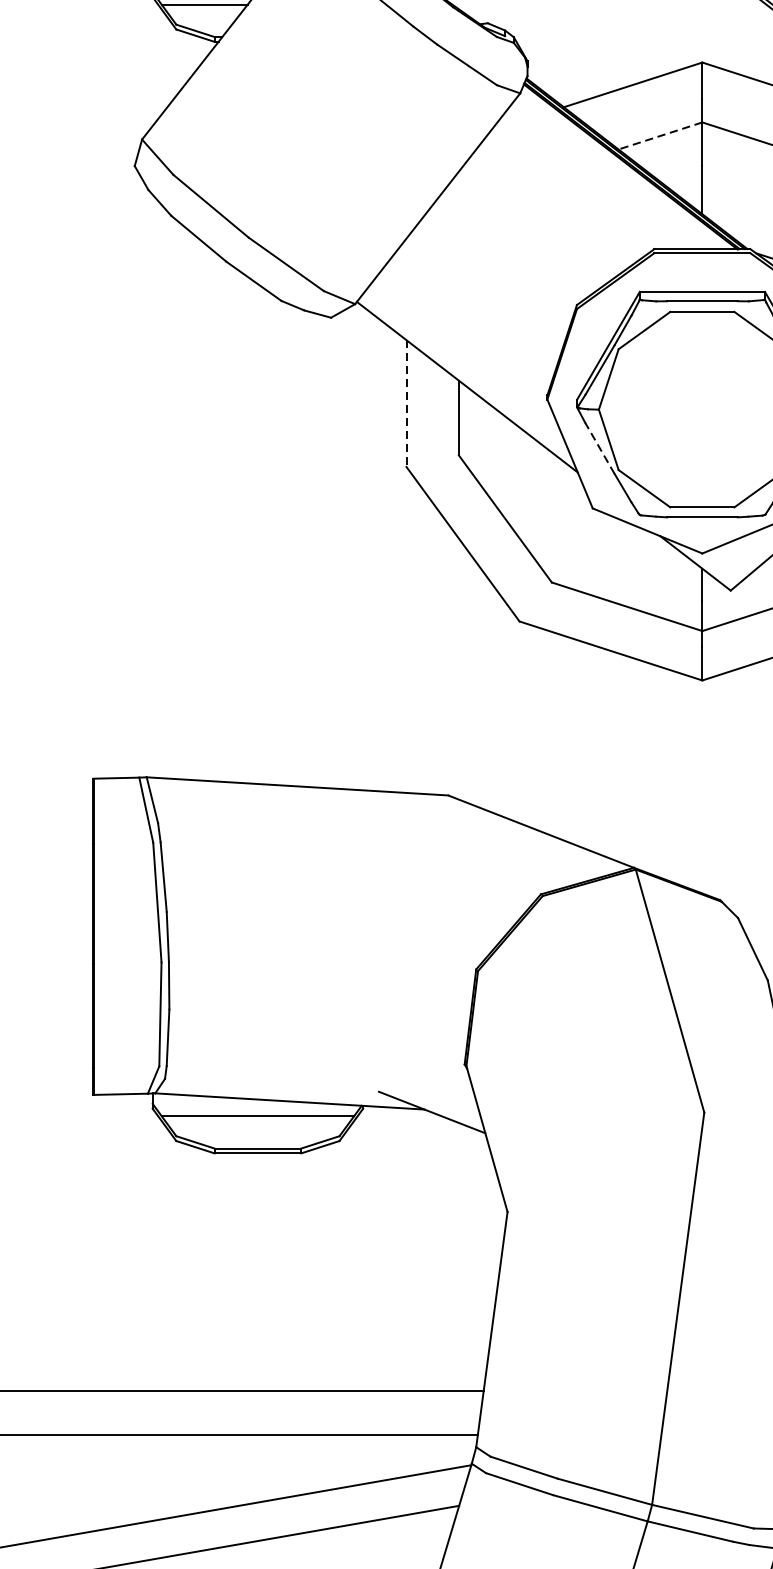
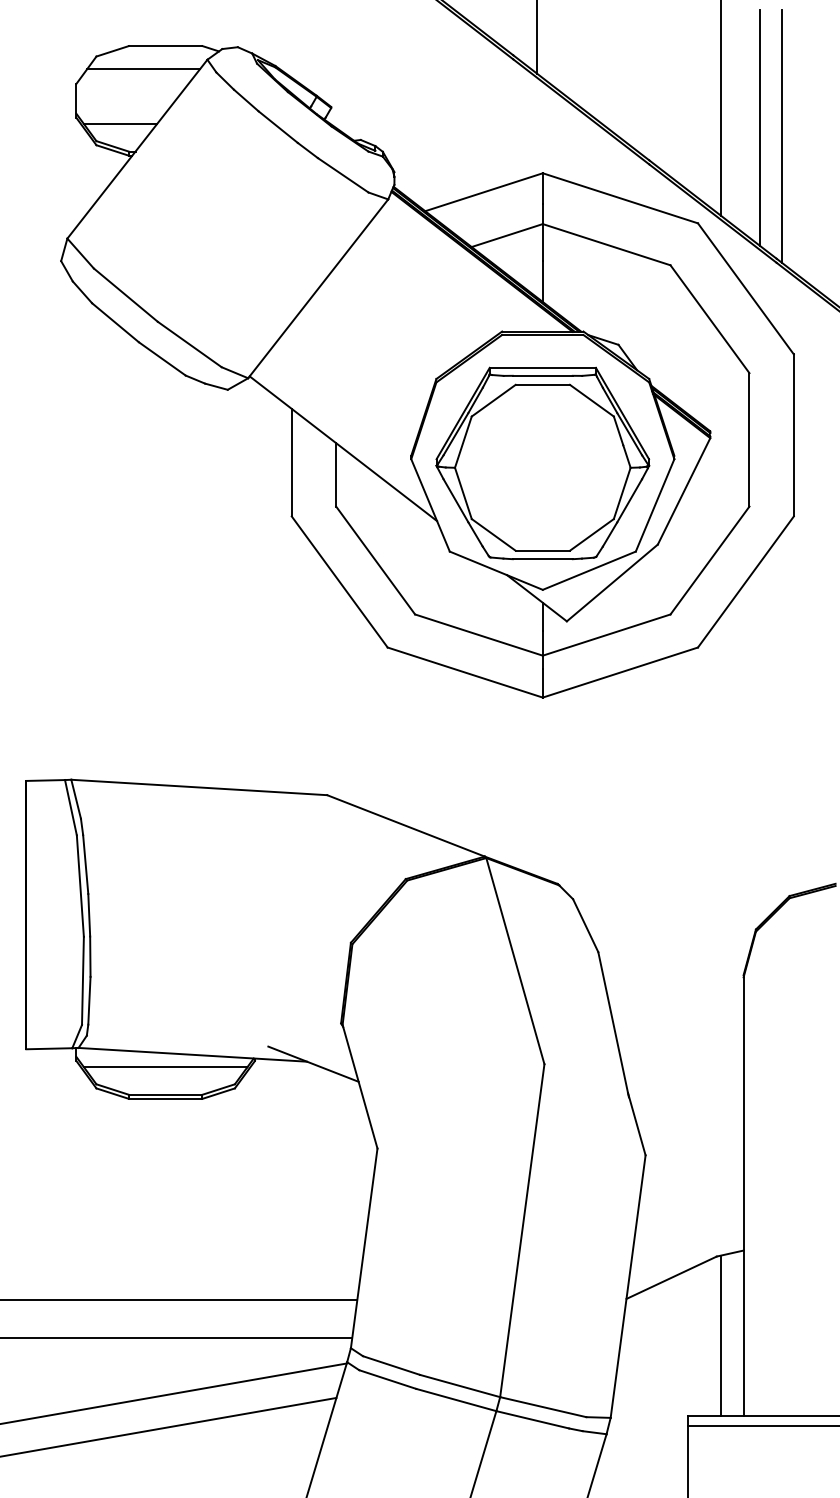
line: (659, 135) -> (506, 235), dashed -> solid
line: (406, 403) -> (291, 462), dashed -> solid
line: (599, 448) -> (455, 500), dashed -> solid

